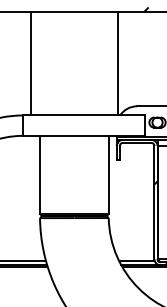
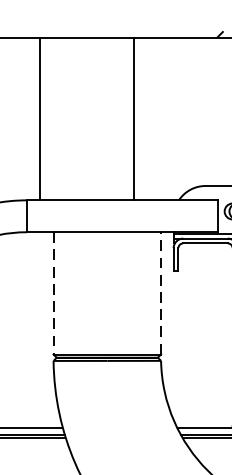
line: (117, 63) -> (134, 119), moved
line: (108, 174) -> (160, 292), solid -> dashed
line: (40, 175) -> (54, 294), solid -> dashed

